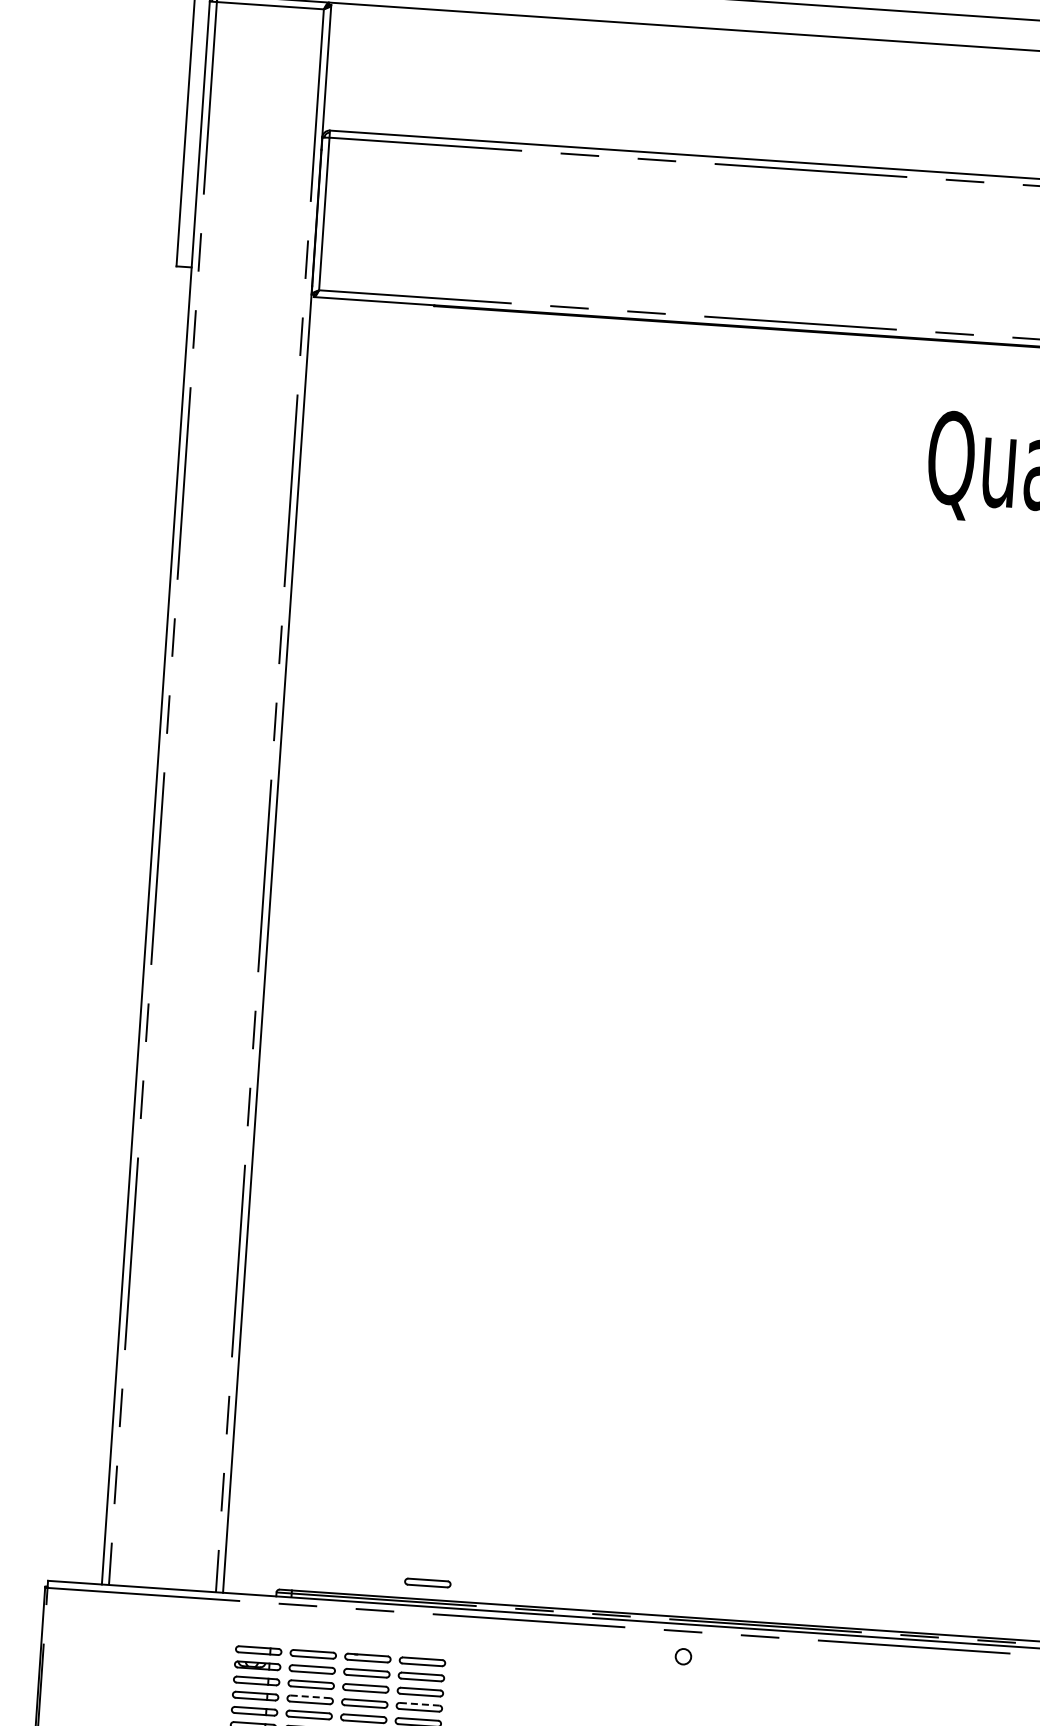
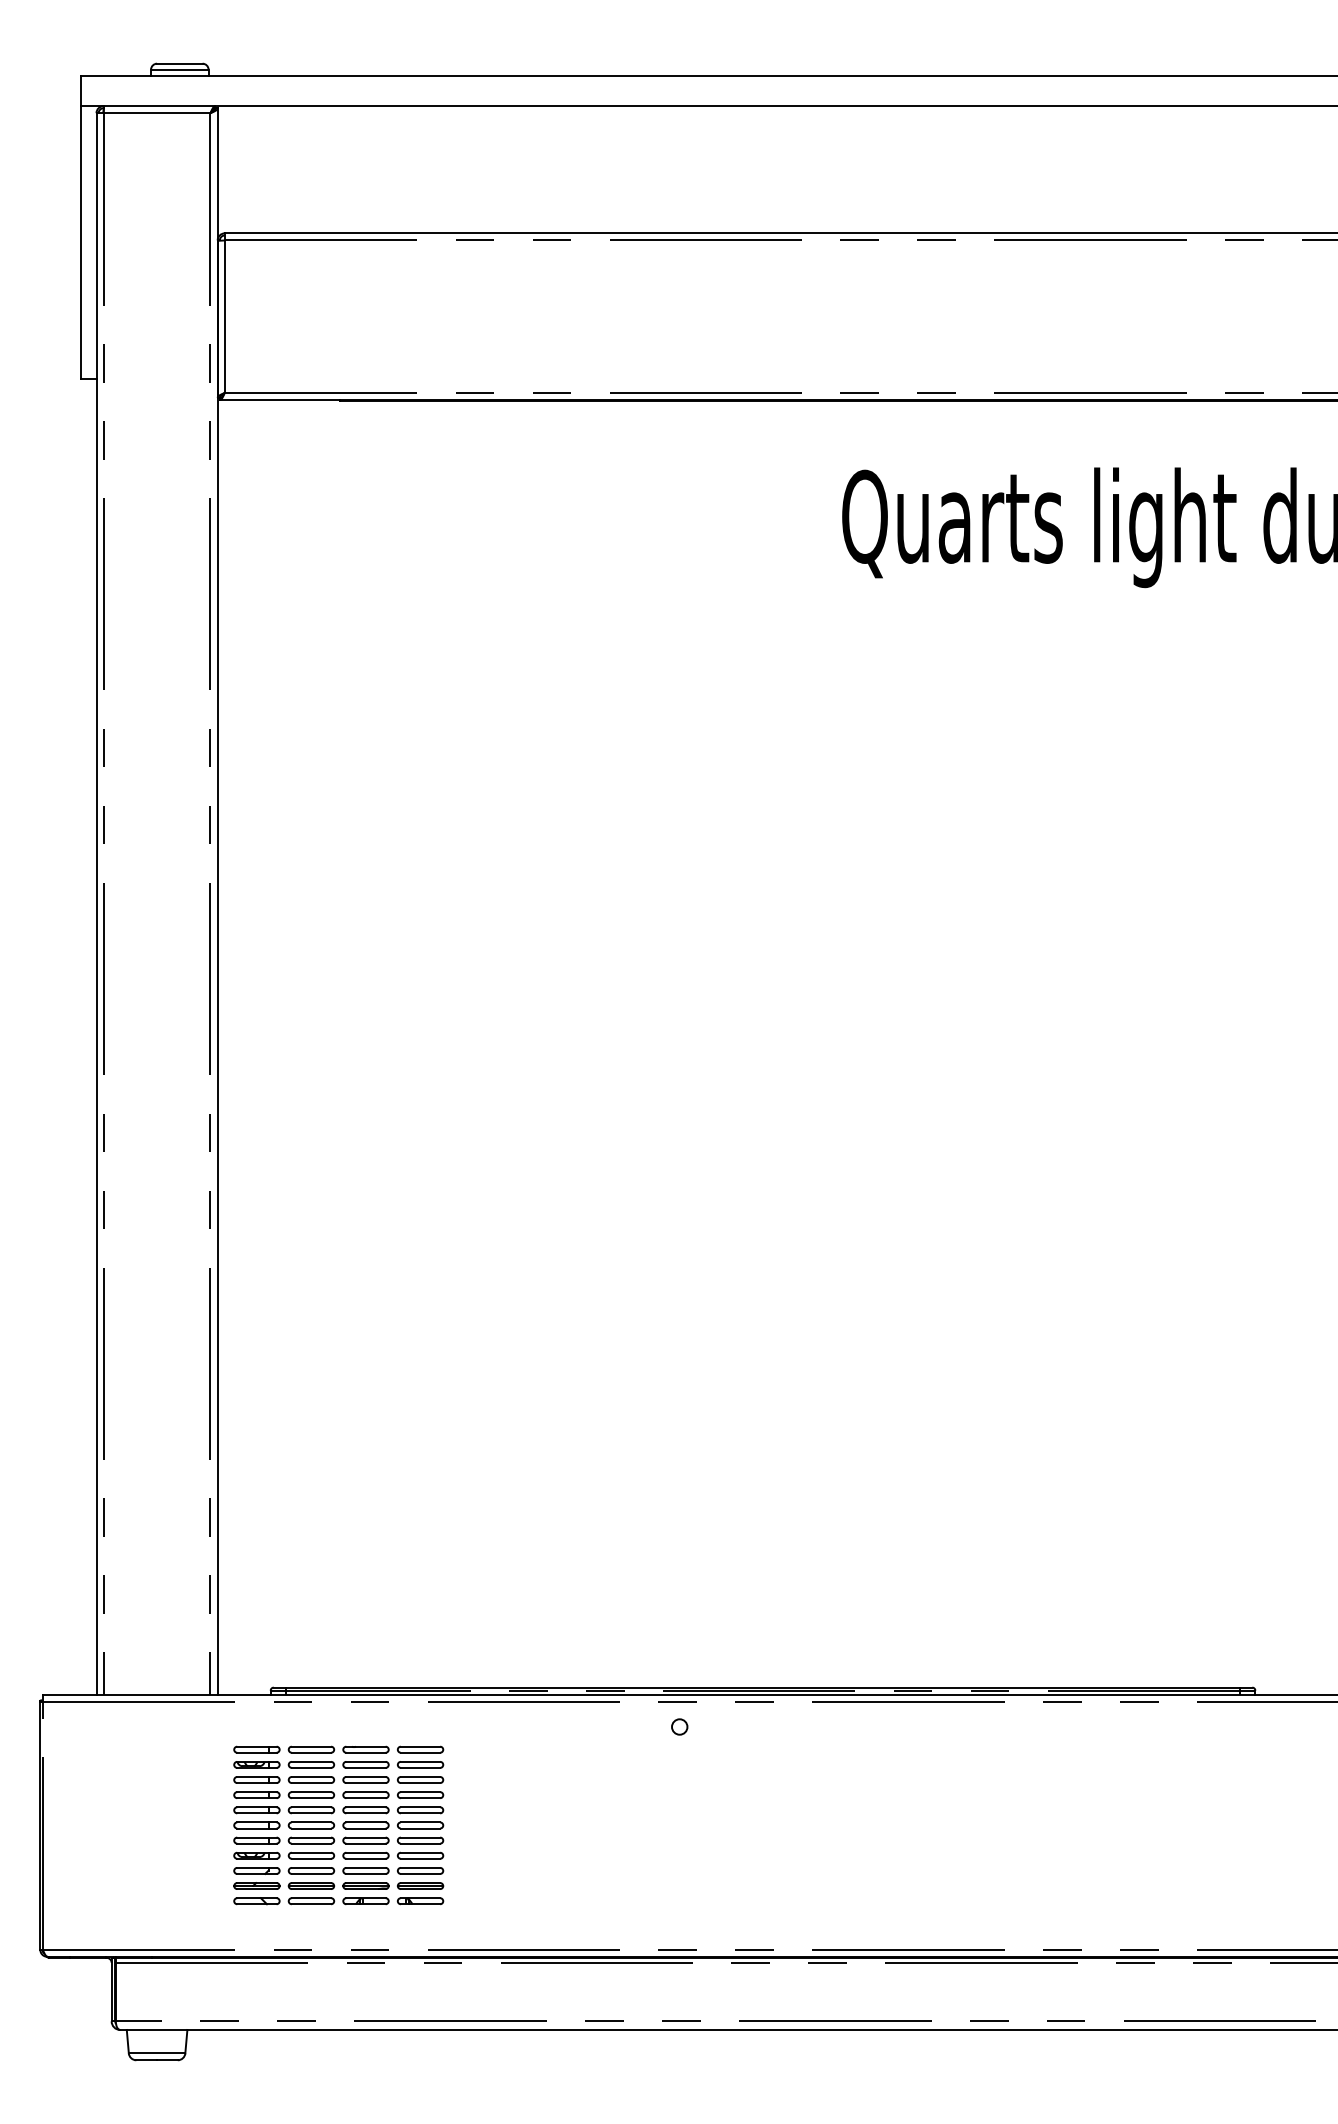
part: (427, 1582) -> (420, 1670), removed
line: (310, 1697) -> (311, 1792), dashed -> solid
line: (419, 1704) -> (420, 1792), dashed -> solid

